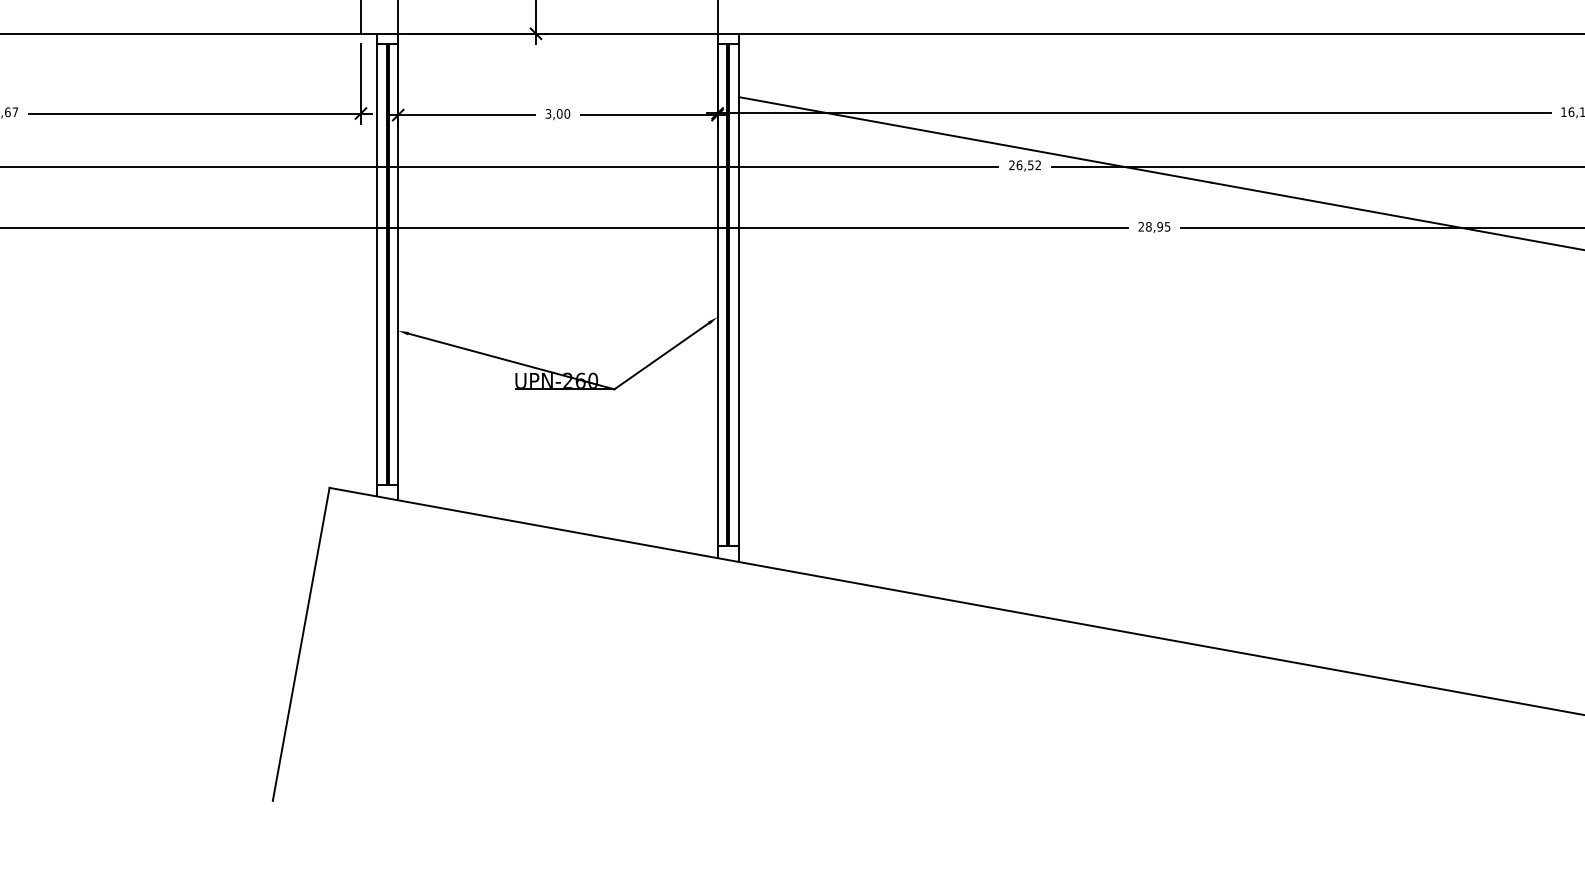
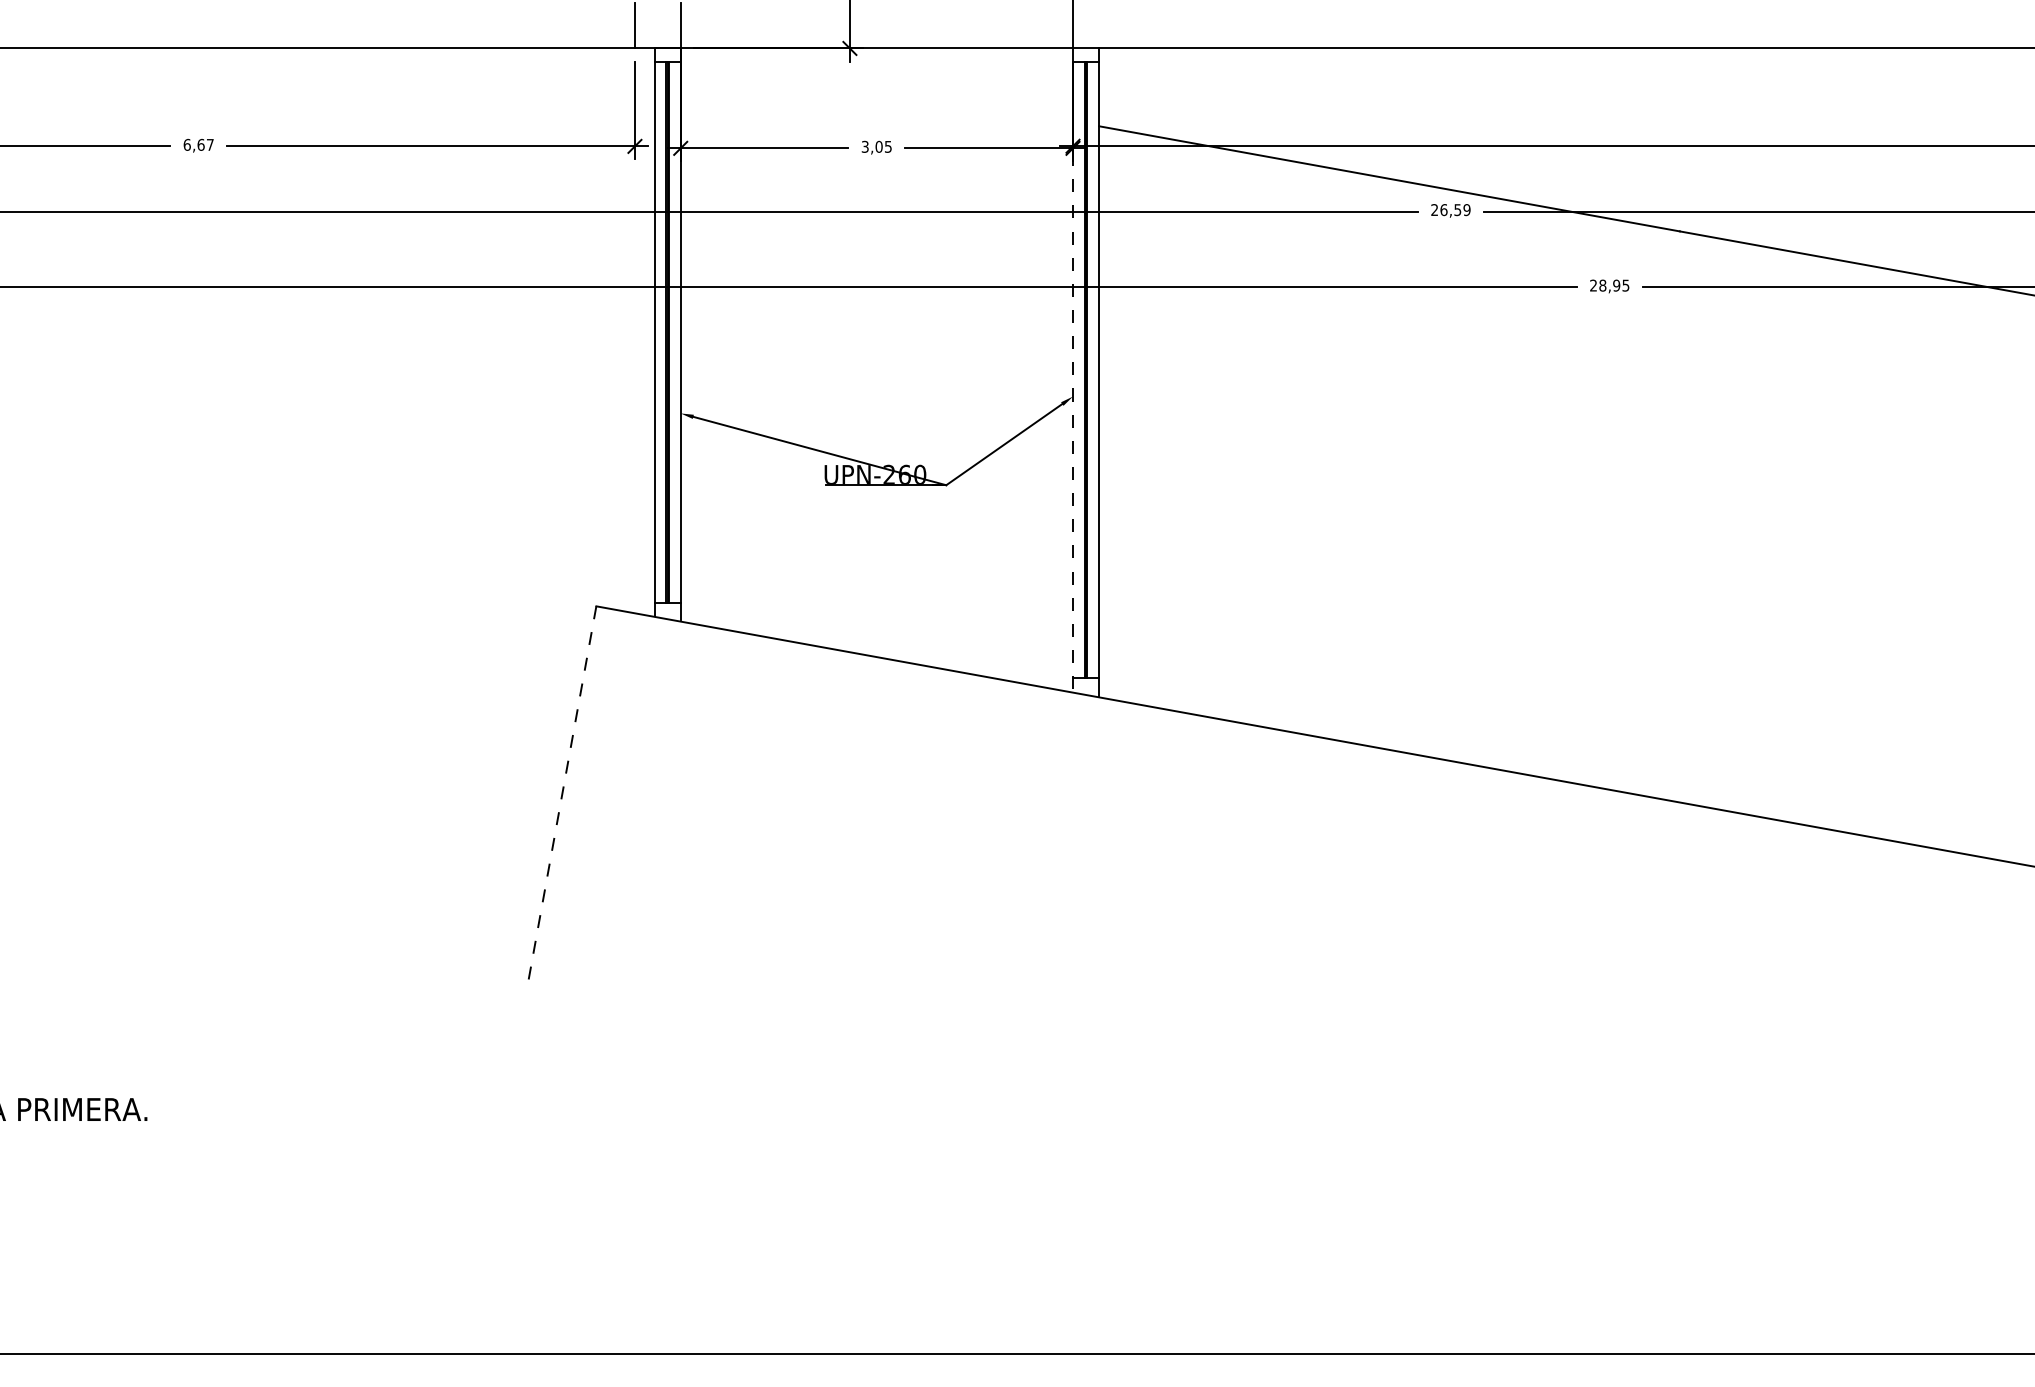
text: (566, 113) -> (887, 146), 3,00 -> 3,05
text: (1037, 165) -> (1466, 210), 26,52 -> 26,59
line: (717, 295) -> (1073, 370), solid -> dashed
line: (301, 645) -> (561, 799), solid -> dashed

